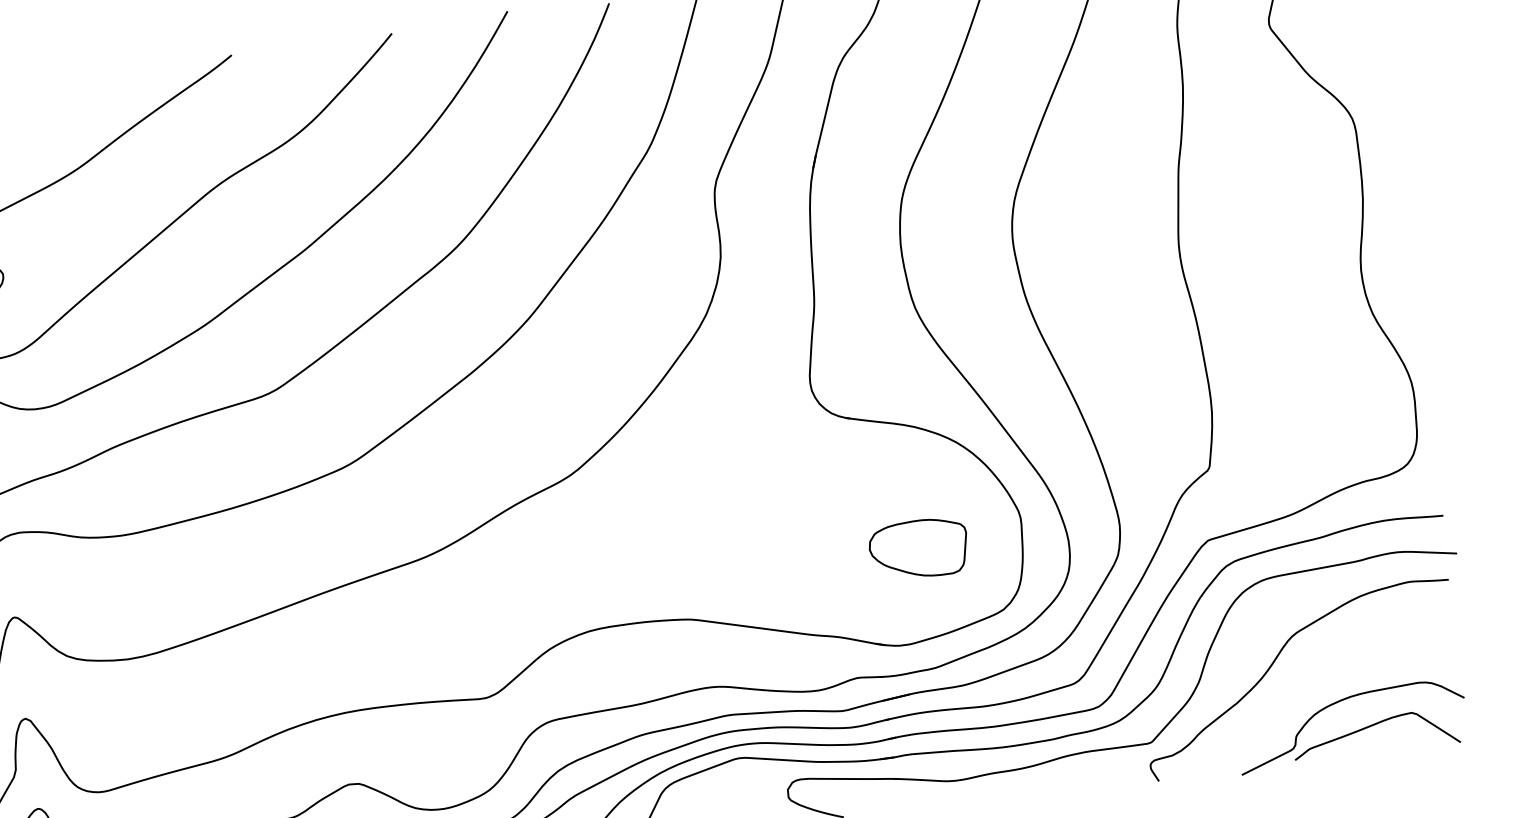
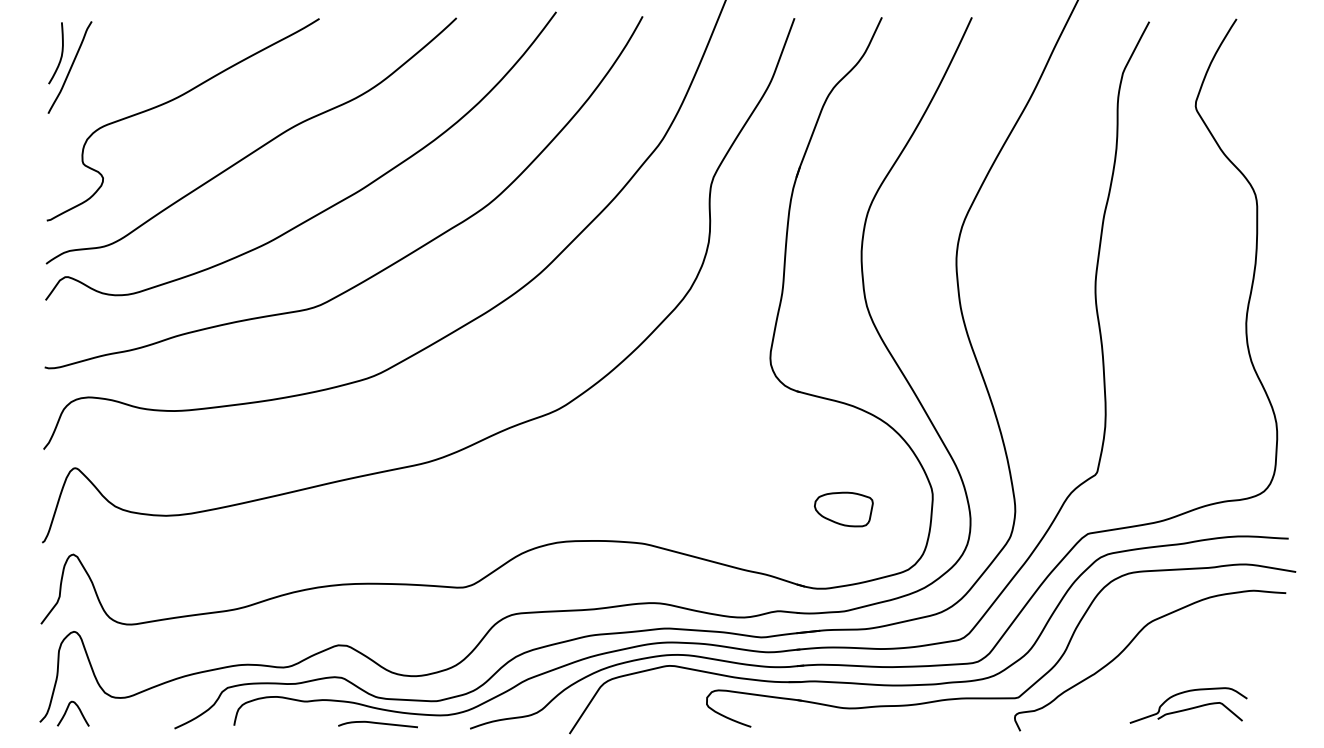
part: (918, 549) -> (843, 509), size x0.7
part: (1351, 725) -> (1188, 705), size x0.6

